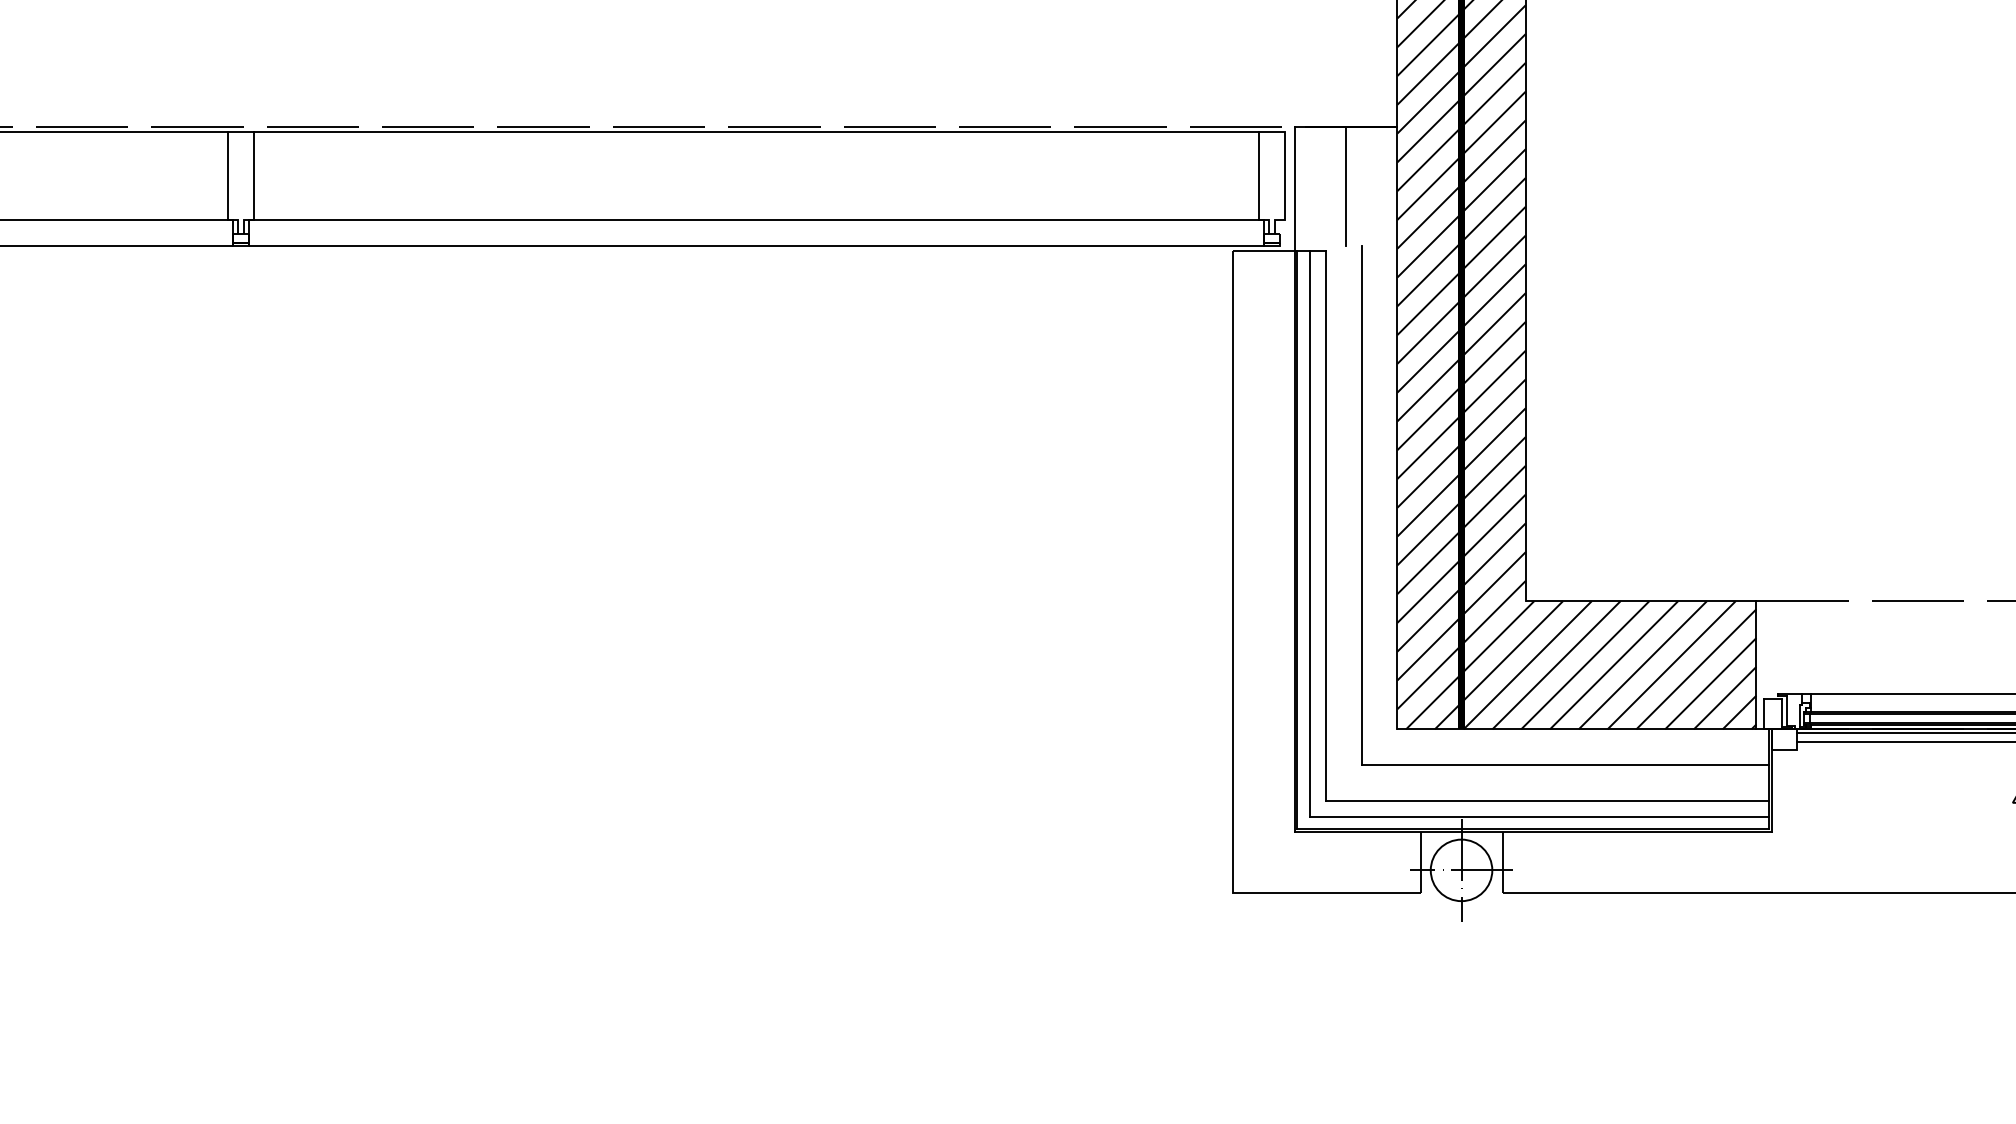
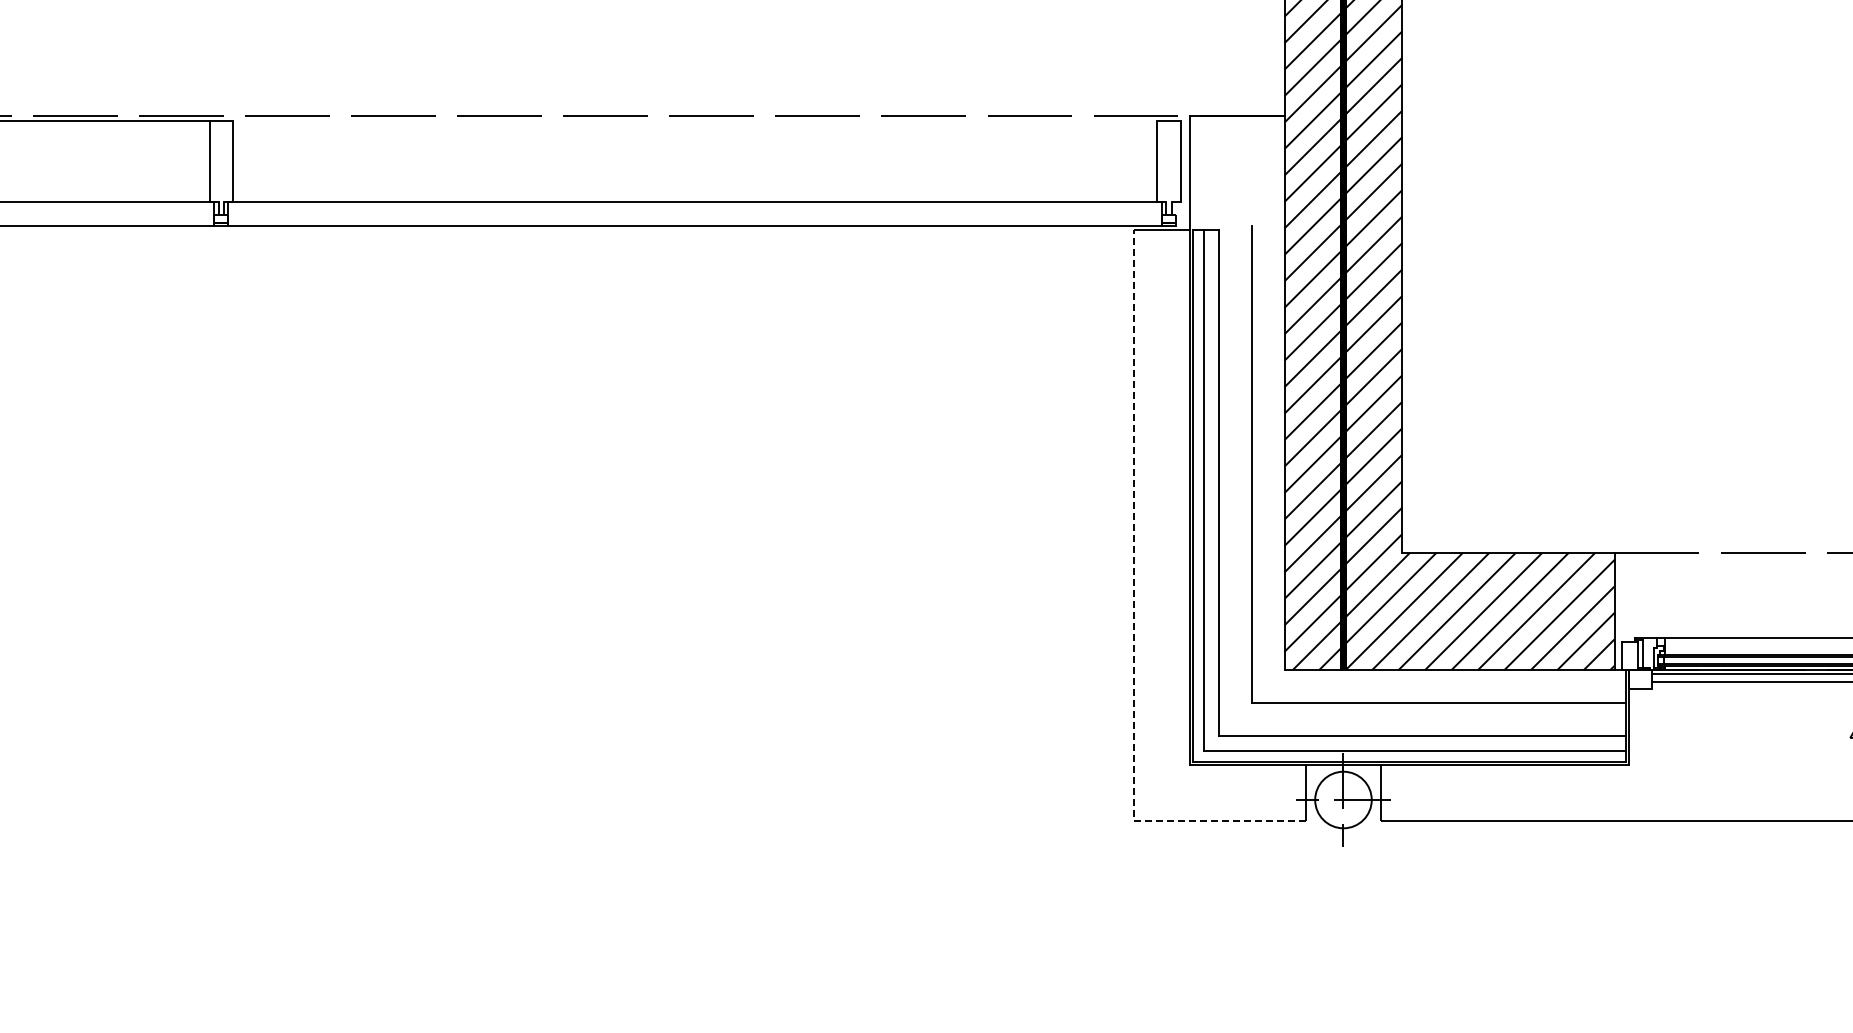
line: (756, 132) -> (695, 121), removed
line: (1346, 185) -> (1237, 170), removed
line: (1233, 666) -> (1133, 612), solid -> dashed

